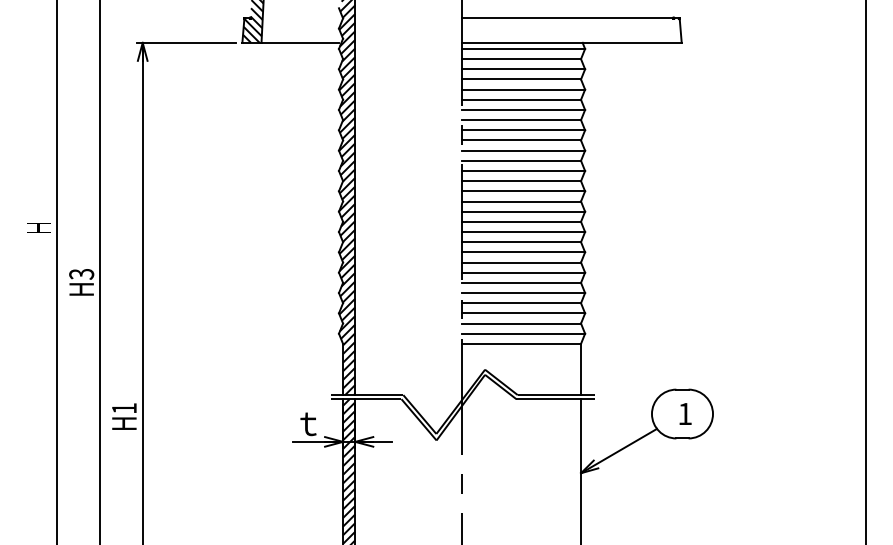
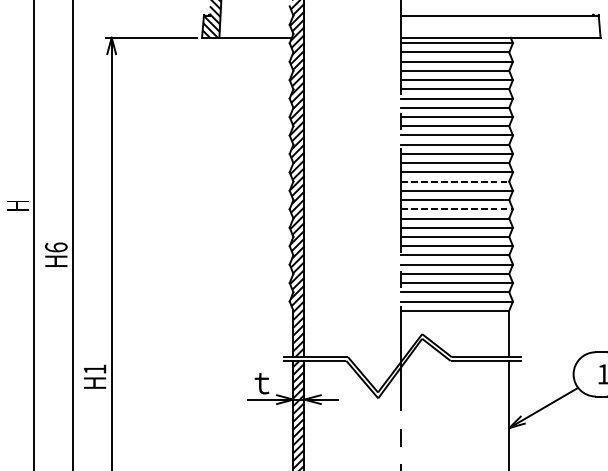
line: (522, 201) -> (456, 181), solid -> dashed
line: (523, 232) -> (457, 209), solid -> dashed
text: (81, 273) -> (56, 246), H3 -> H6

